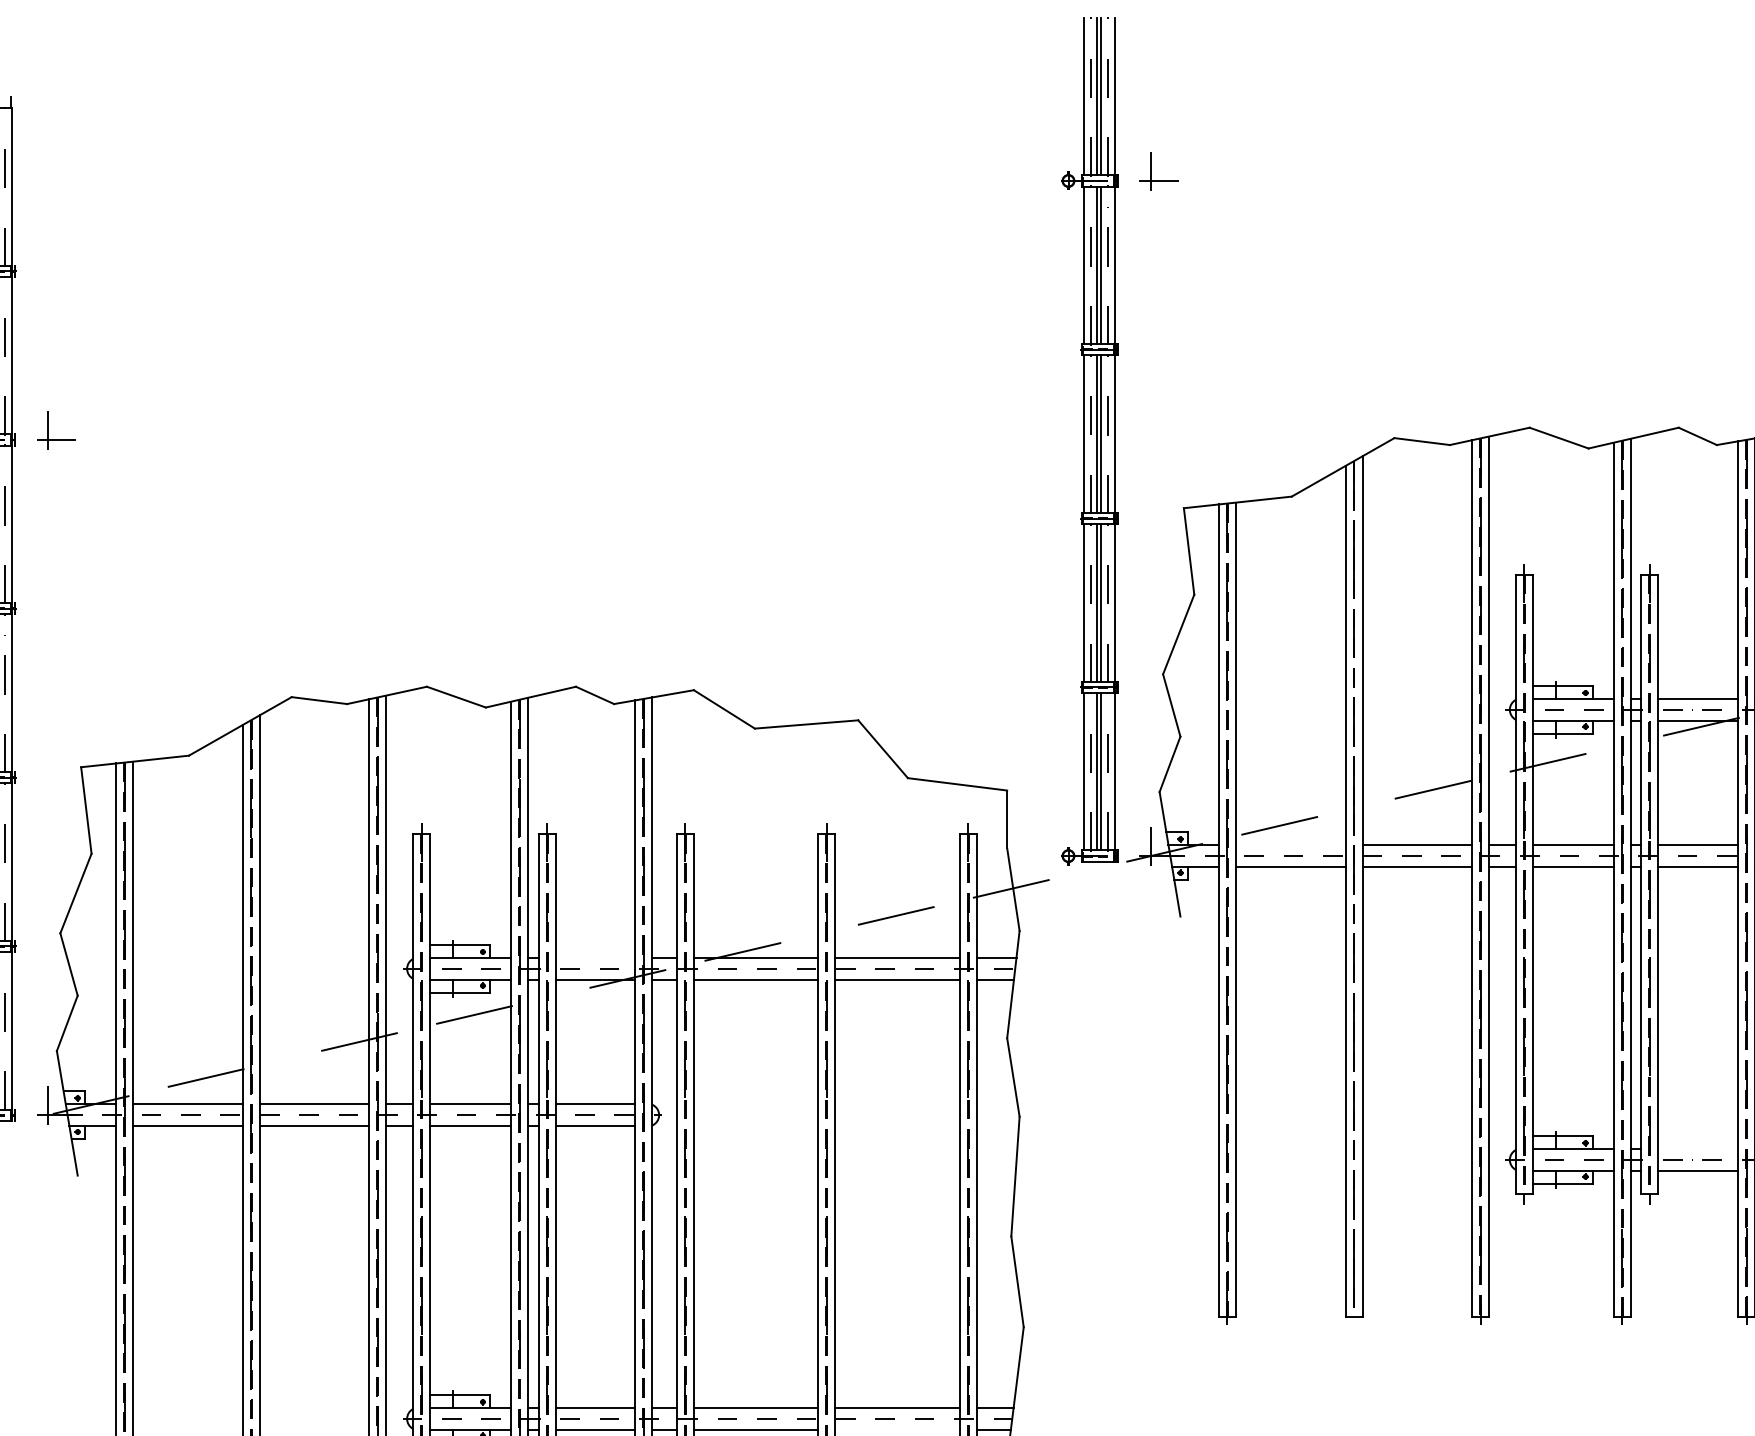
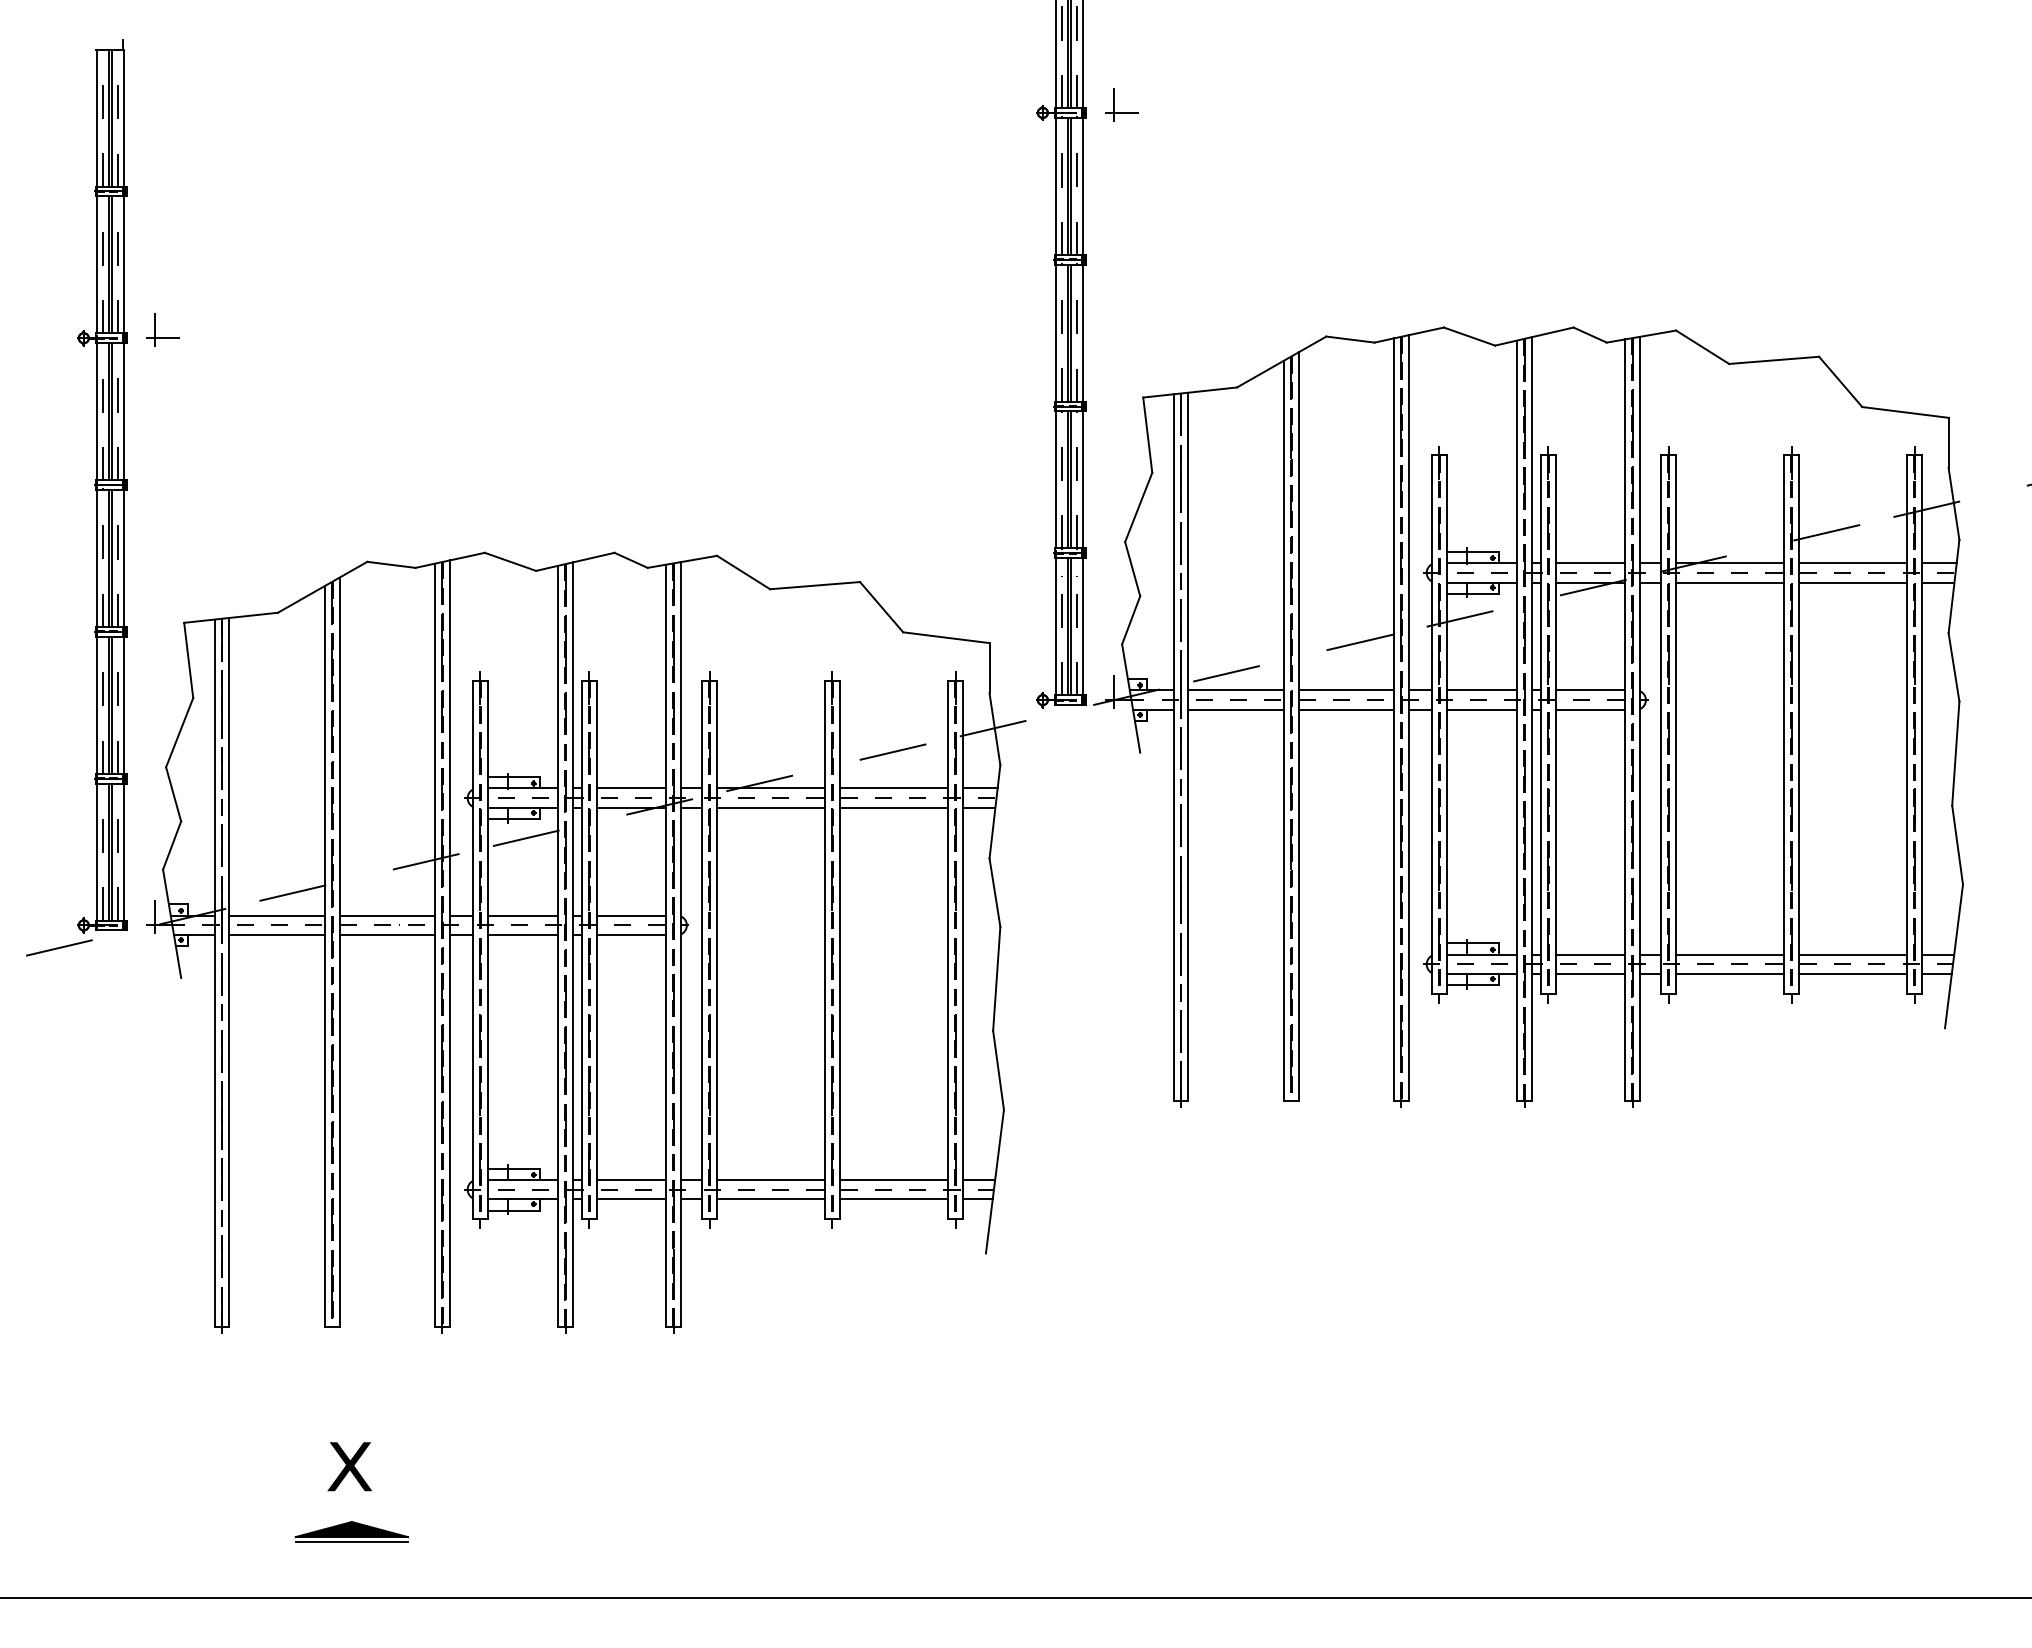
line: (1289, 845) -> (1235, 690), added
line: (595, 957) -> (631, 788), added
line: (1698, 1148) -> (1590, 954), added
line: (896, 1430) -> (893, 1199), added

